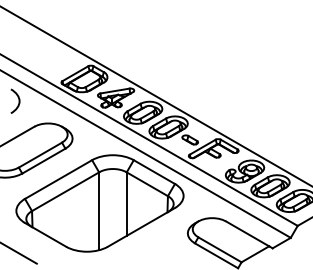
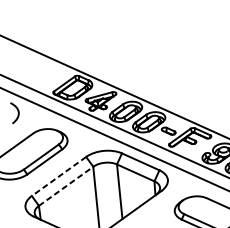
line: (58, 179) -> (58, 176), solid -> dashed
line: (65, 191) -> (66, 186), solid -> dashed

